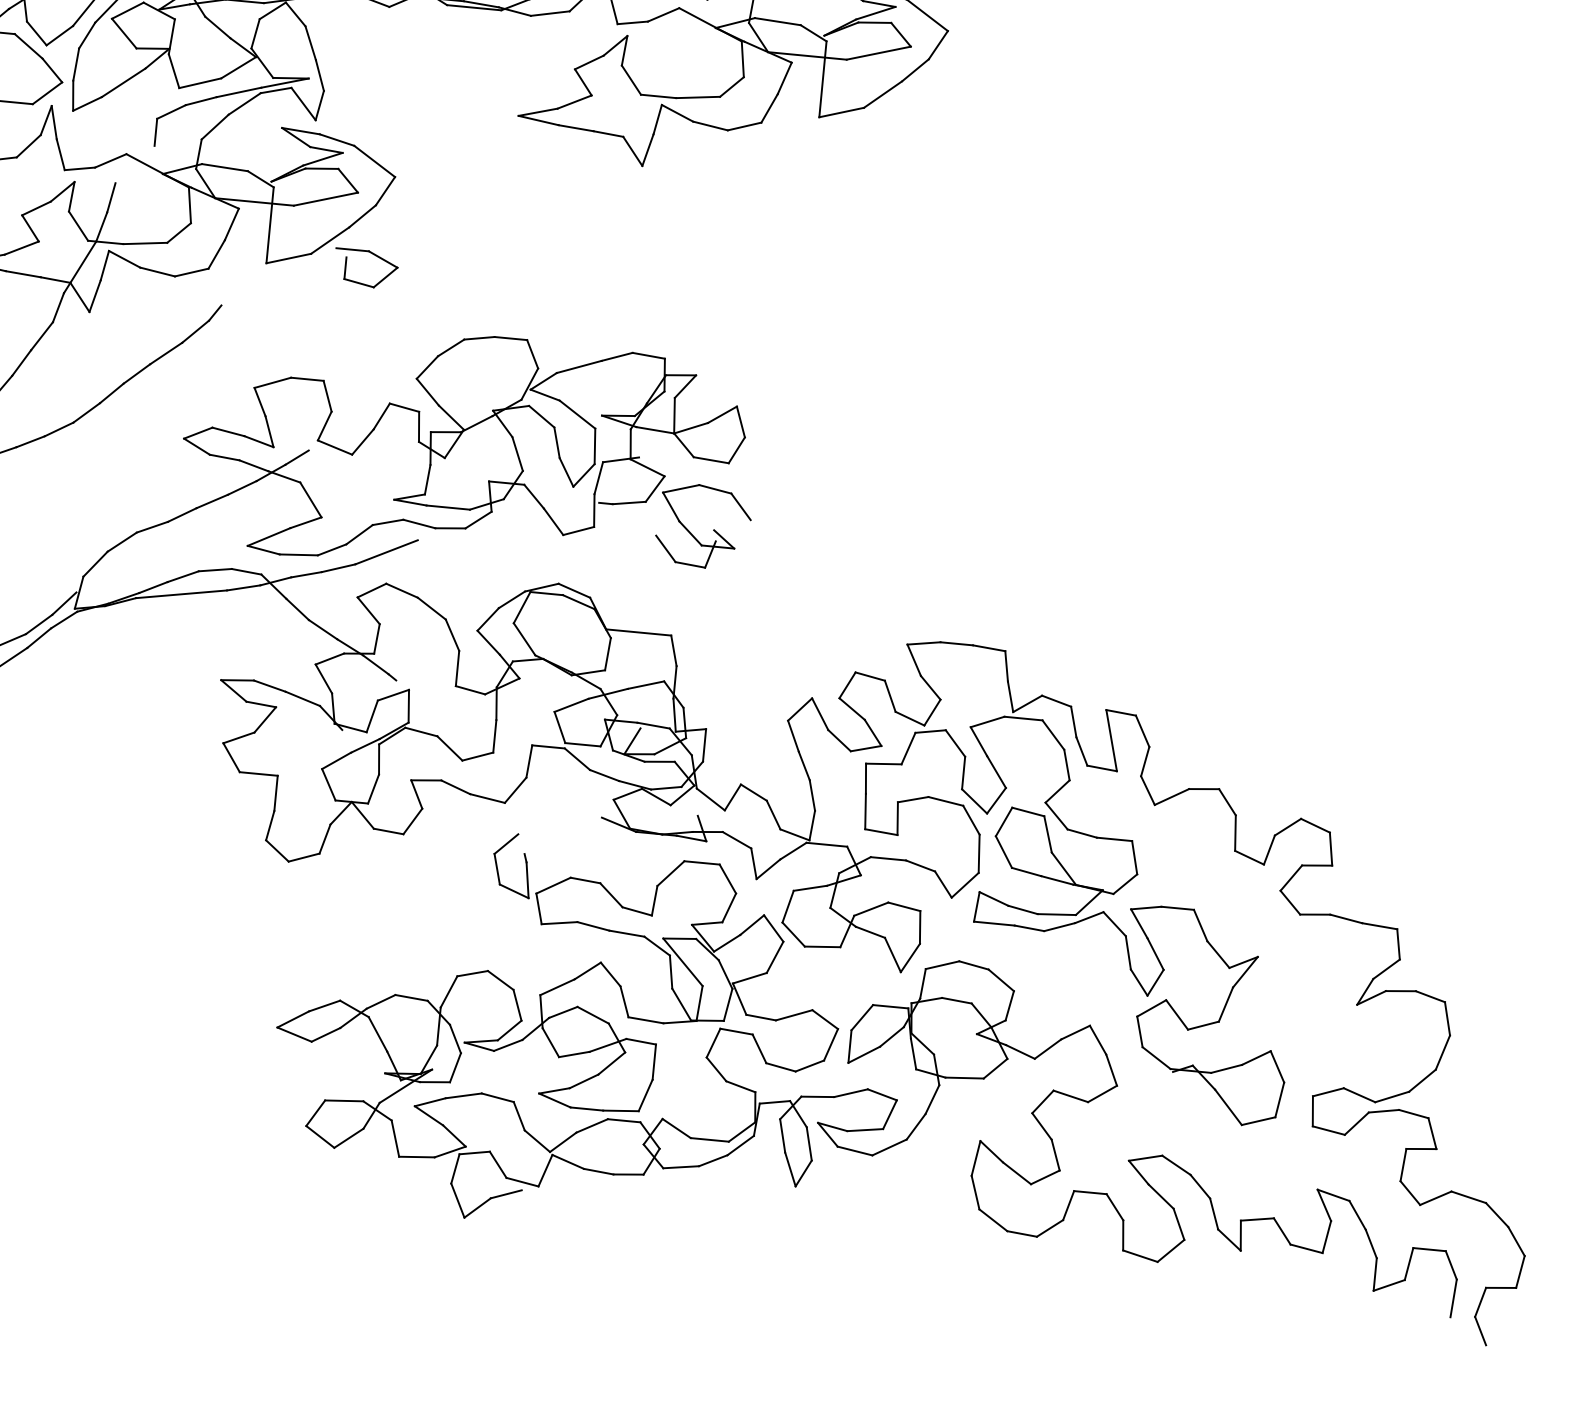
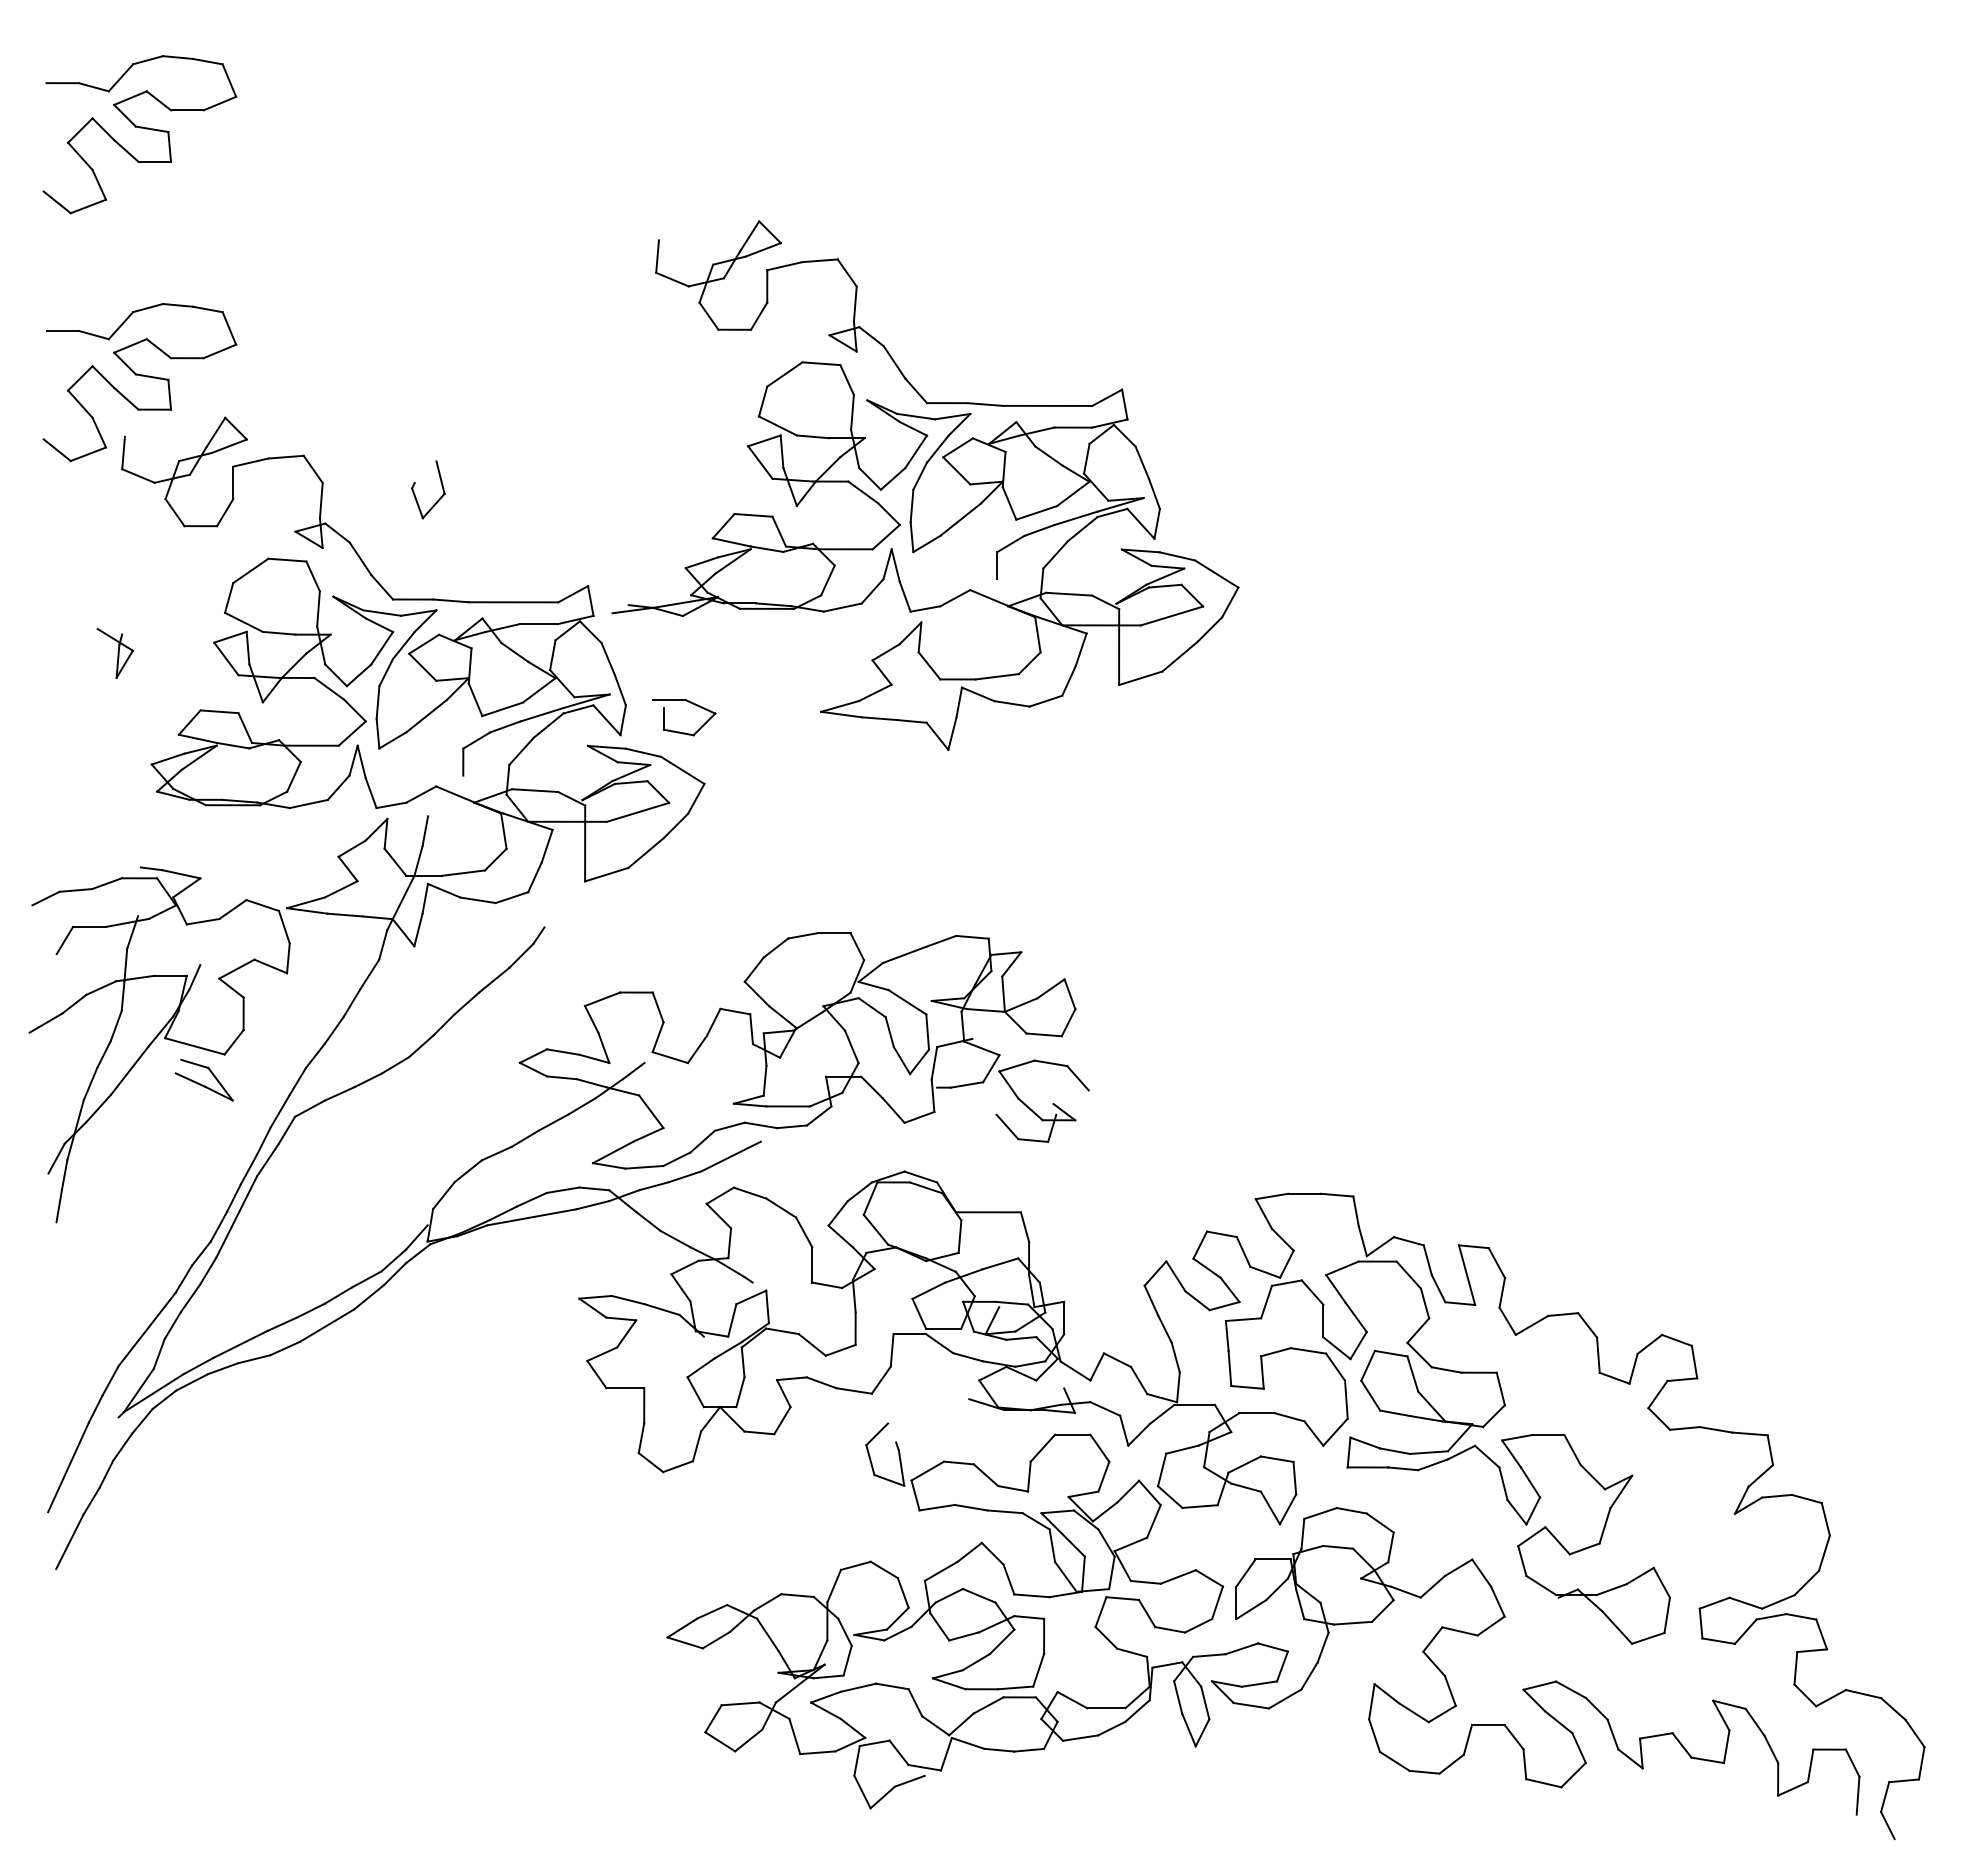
part: (360, 282) -> (680, 731), moved

